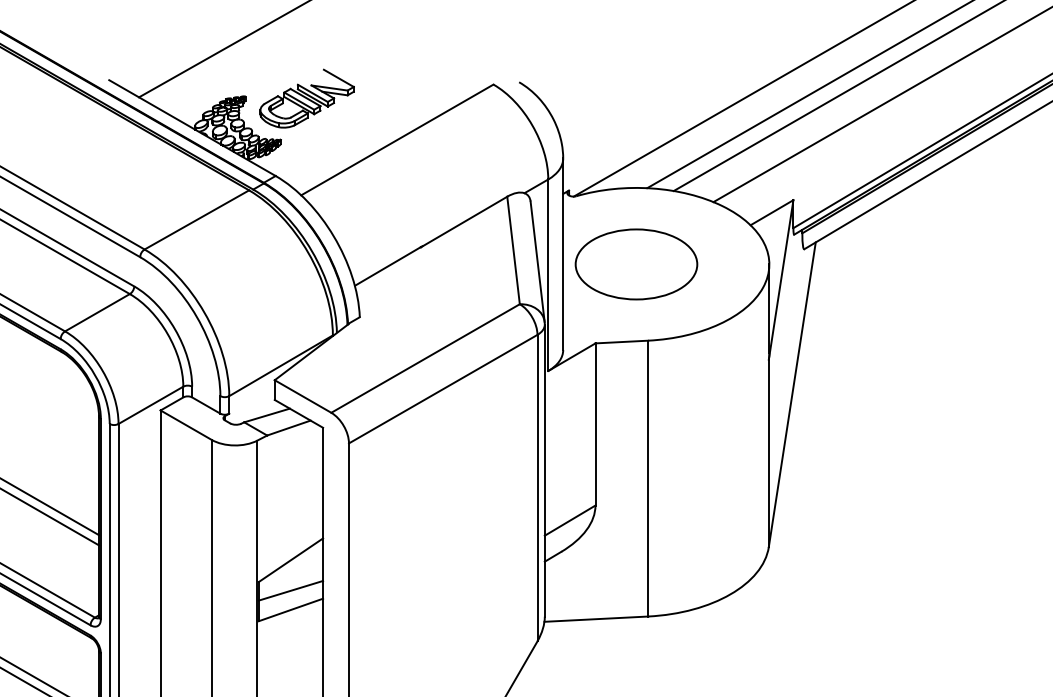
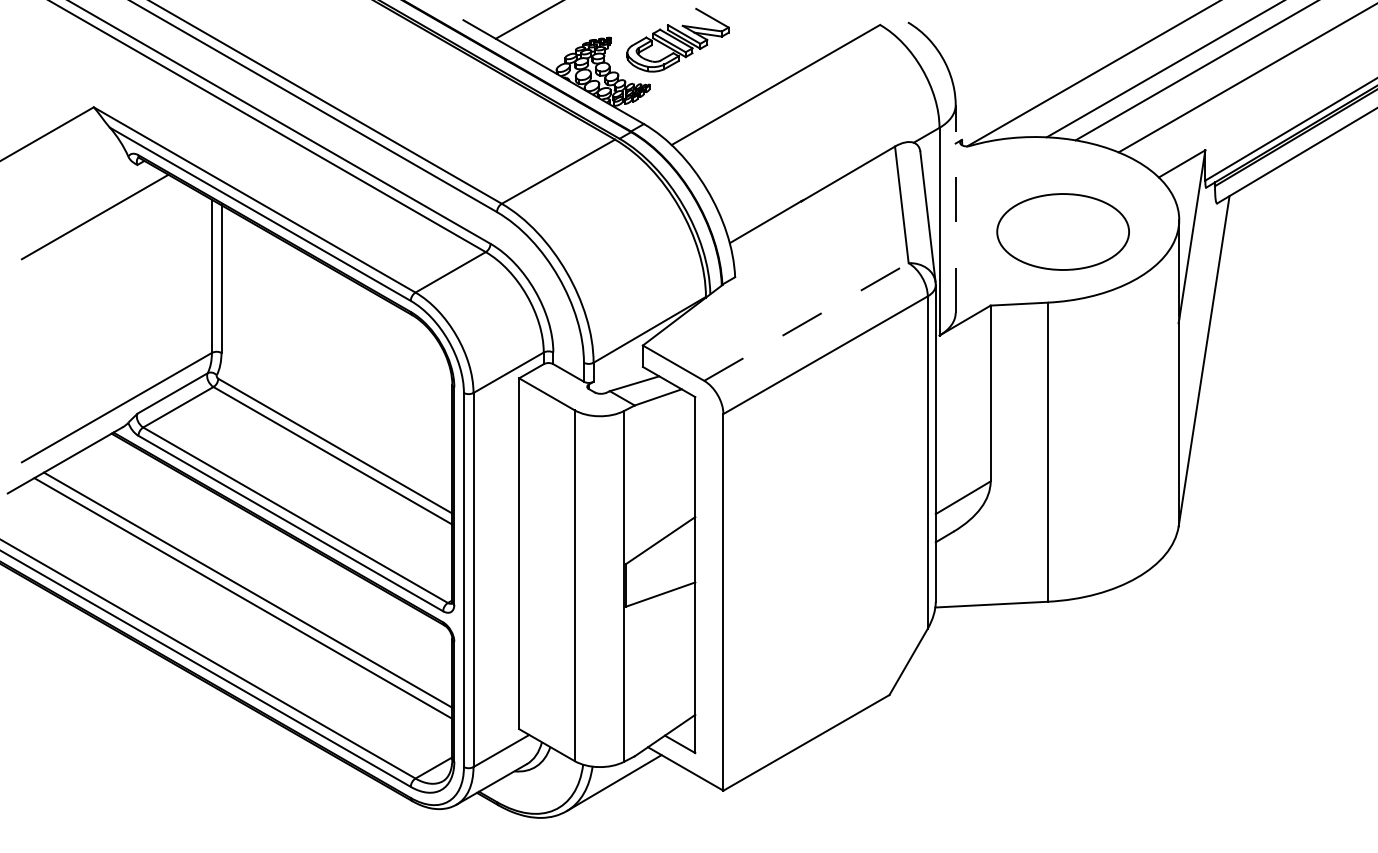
line: (563, 253) -> (955, 208), solid -> dashed
part: (635, 263) -> (1062, 231), moved
line: (425, 358) -> (806, 322), solid -> dashed
line: (290, 590) -> (660, 573), removed

